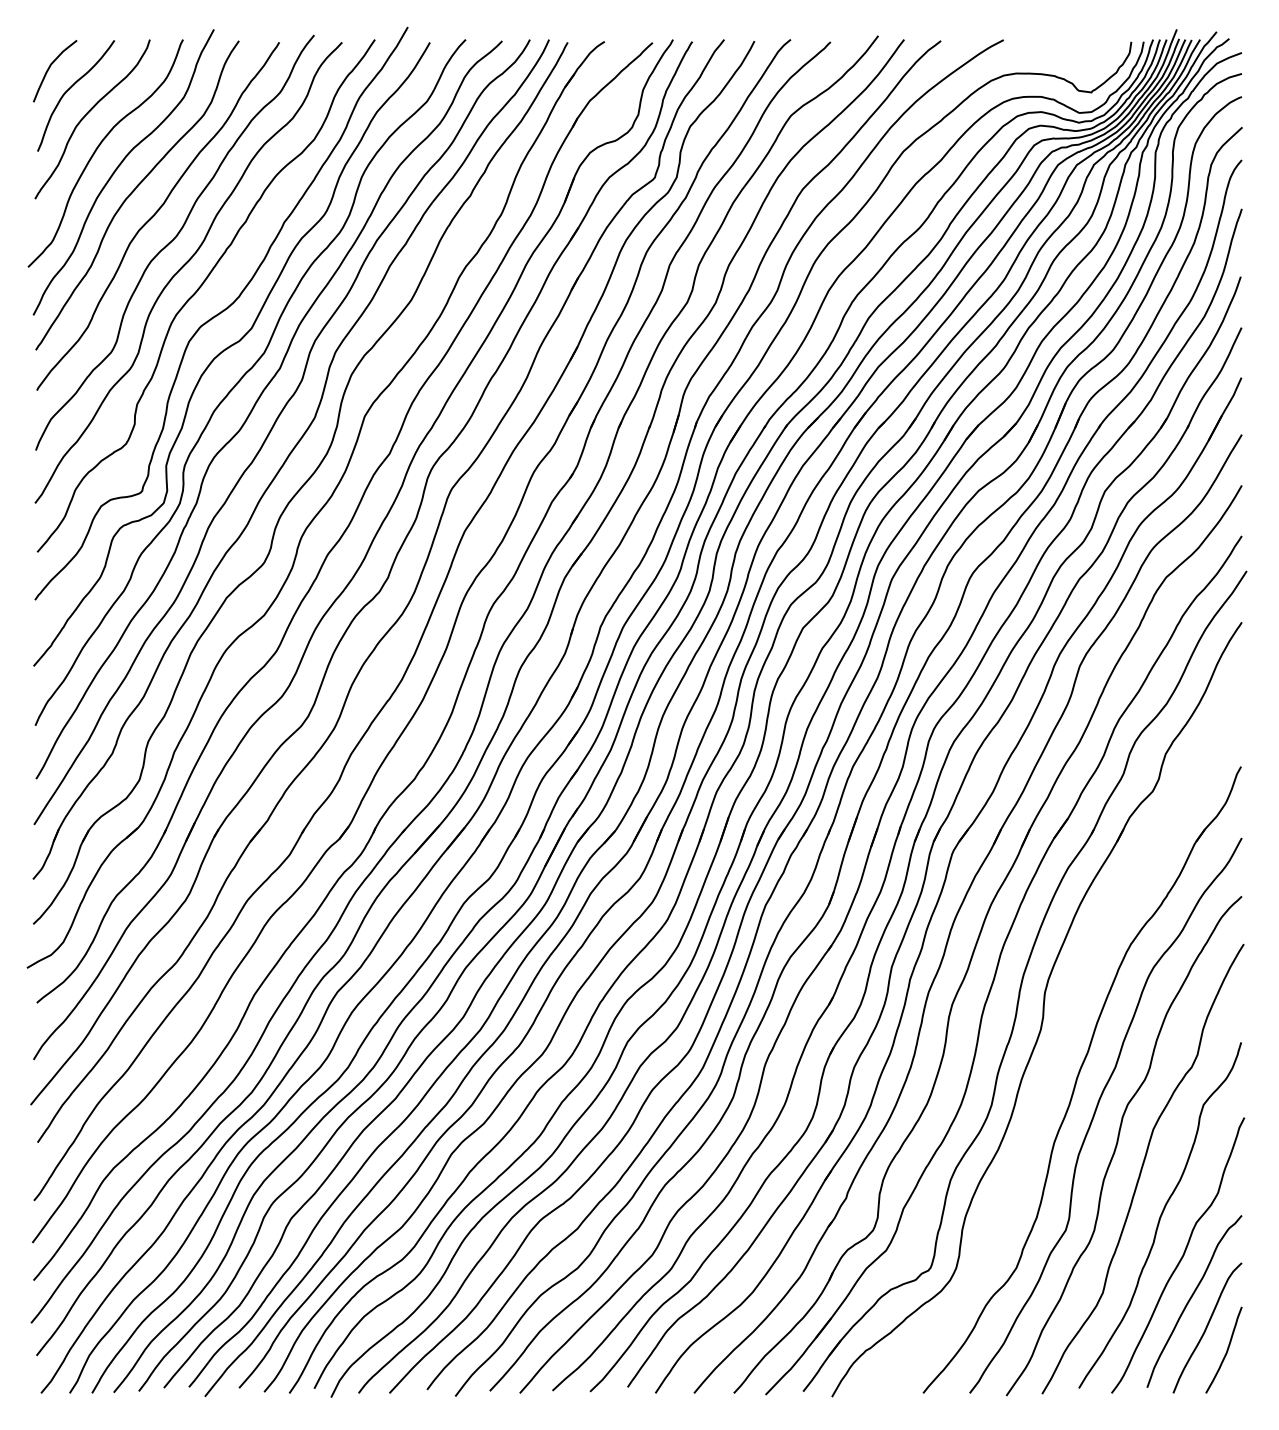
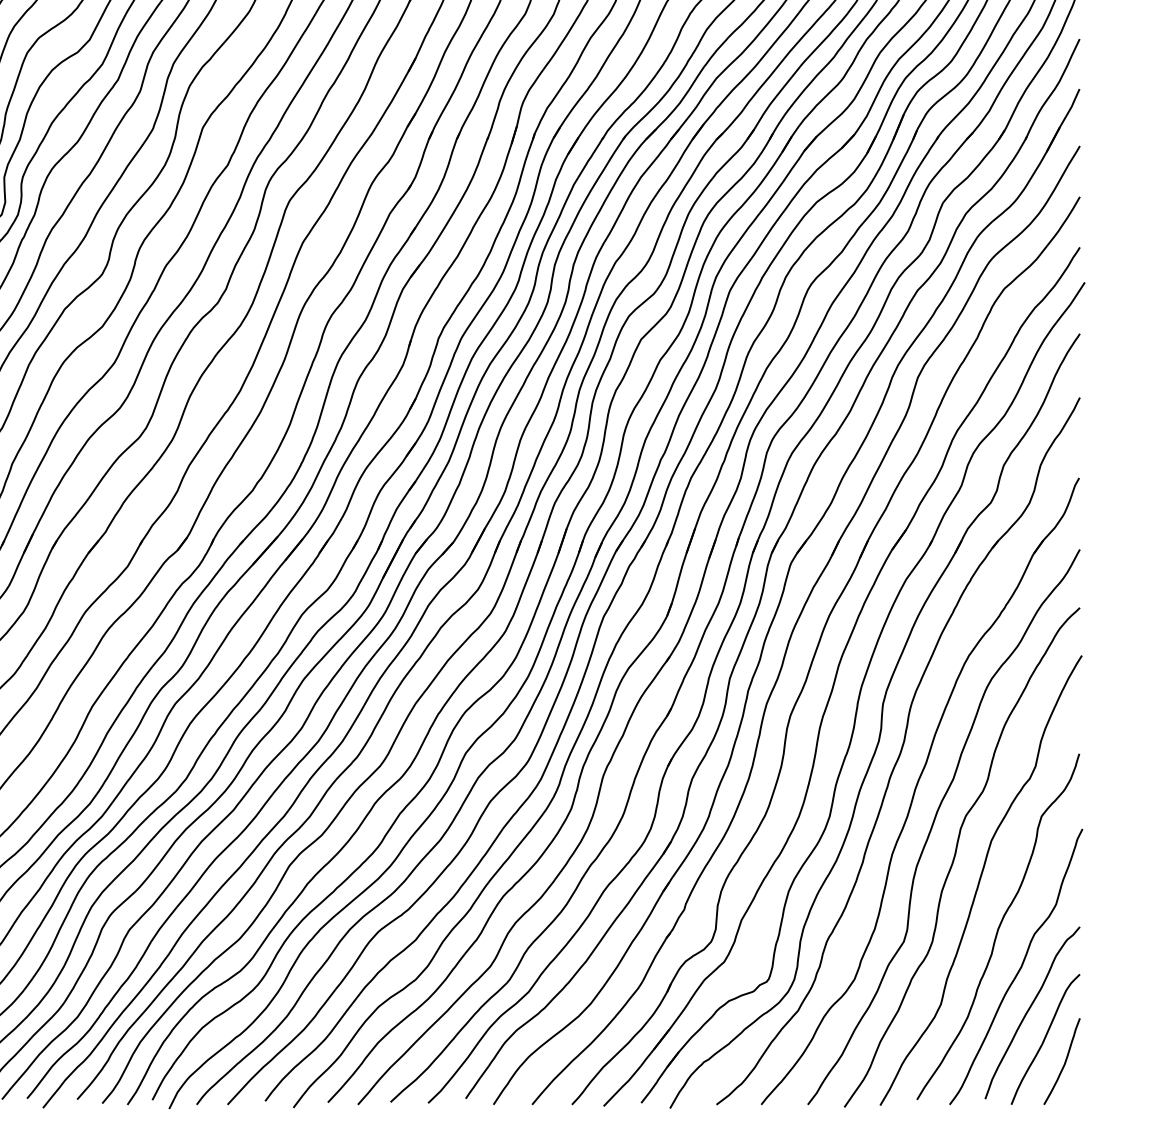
part: (1060, 1039) -> (898, 750), added

